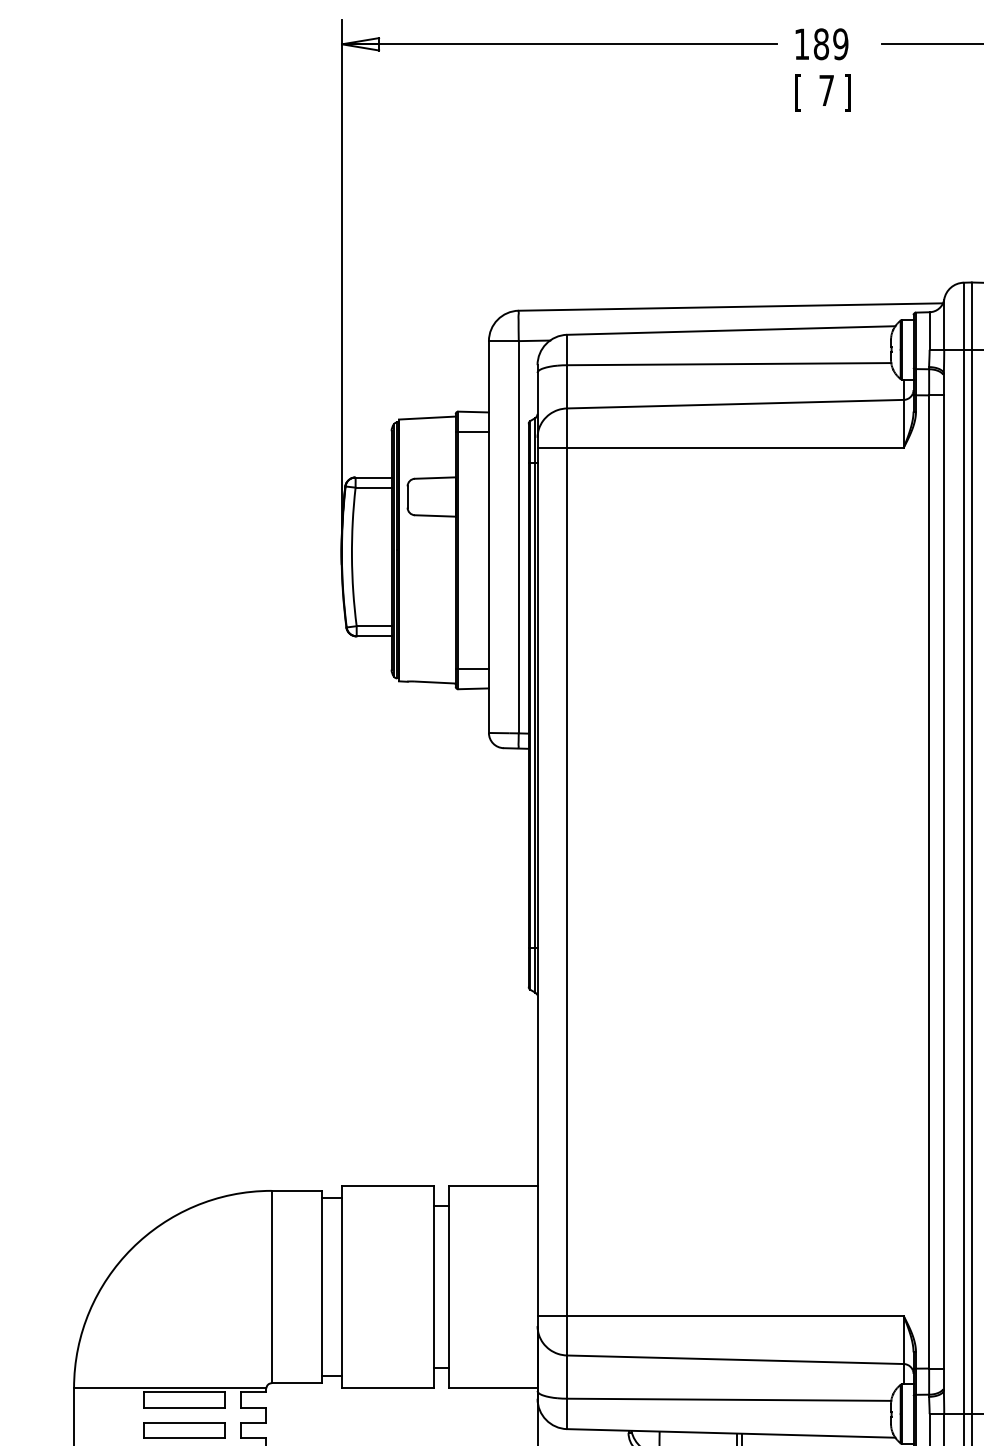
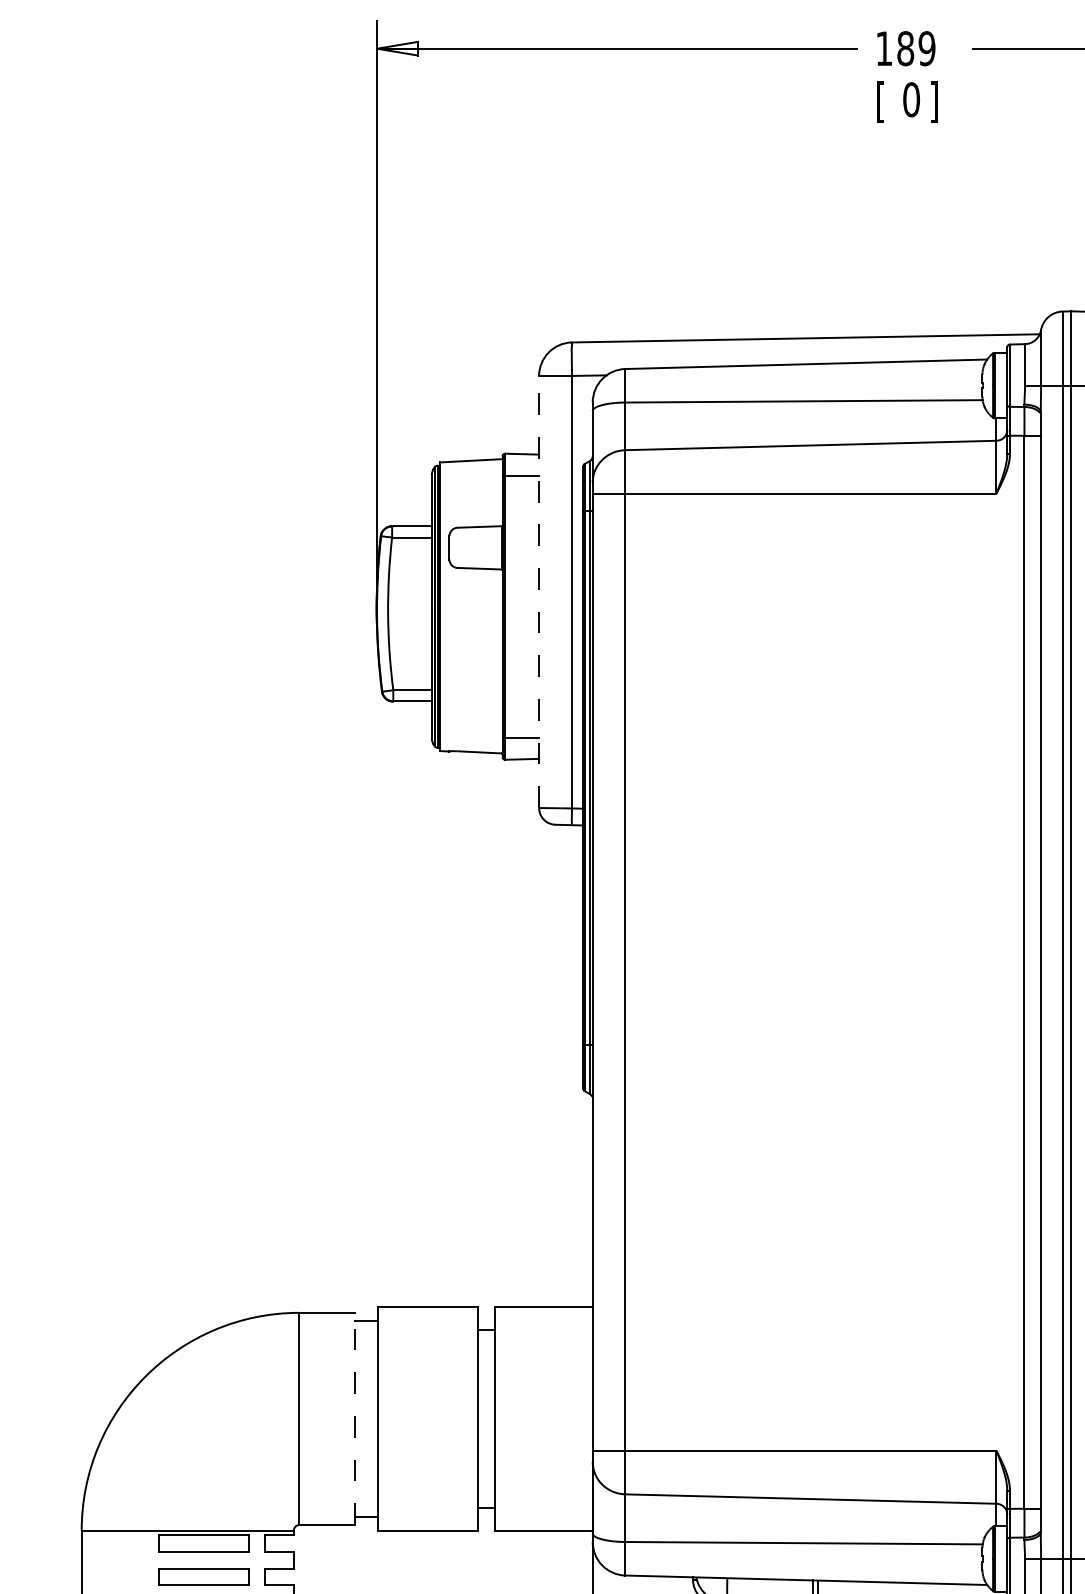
text: (826, 90) -> (911, 99), 7 -> 0
line: (489, 536) -> (539, 591), solid -> dashed
line: (322, 1286) -> (355, 1418), solid -> dashed

